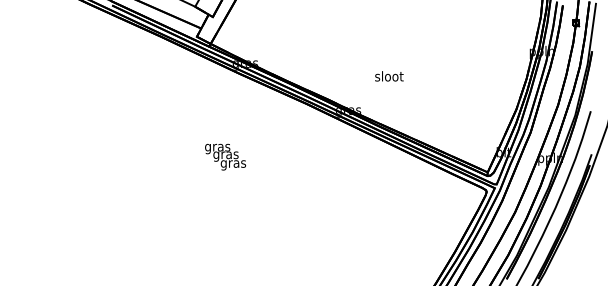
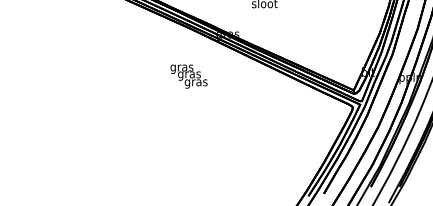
text: (225, 156) -> (189, 76), moved

